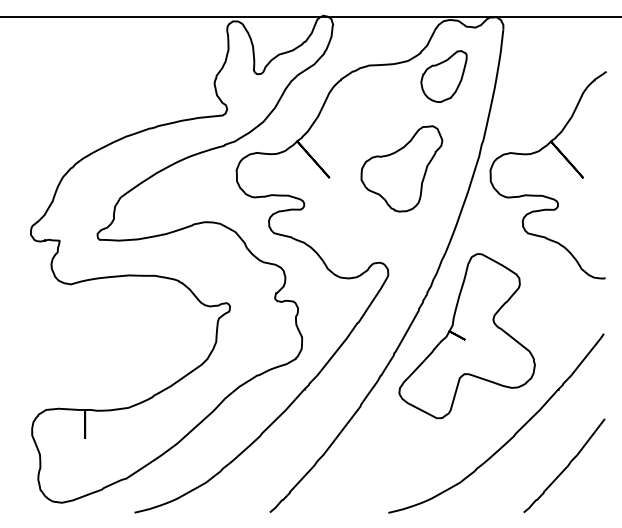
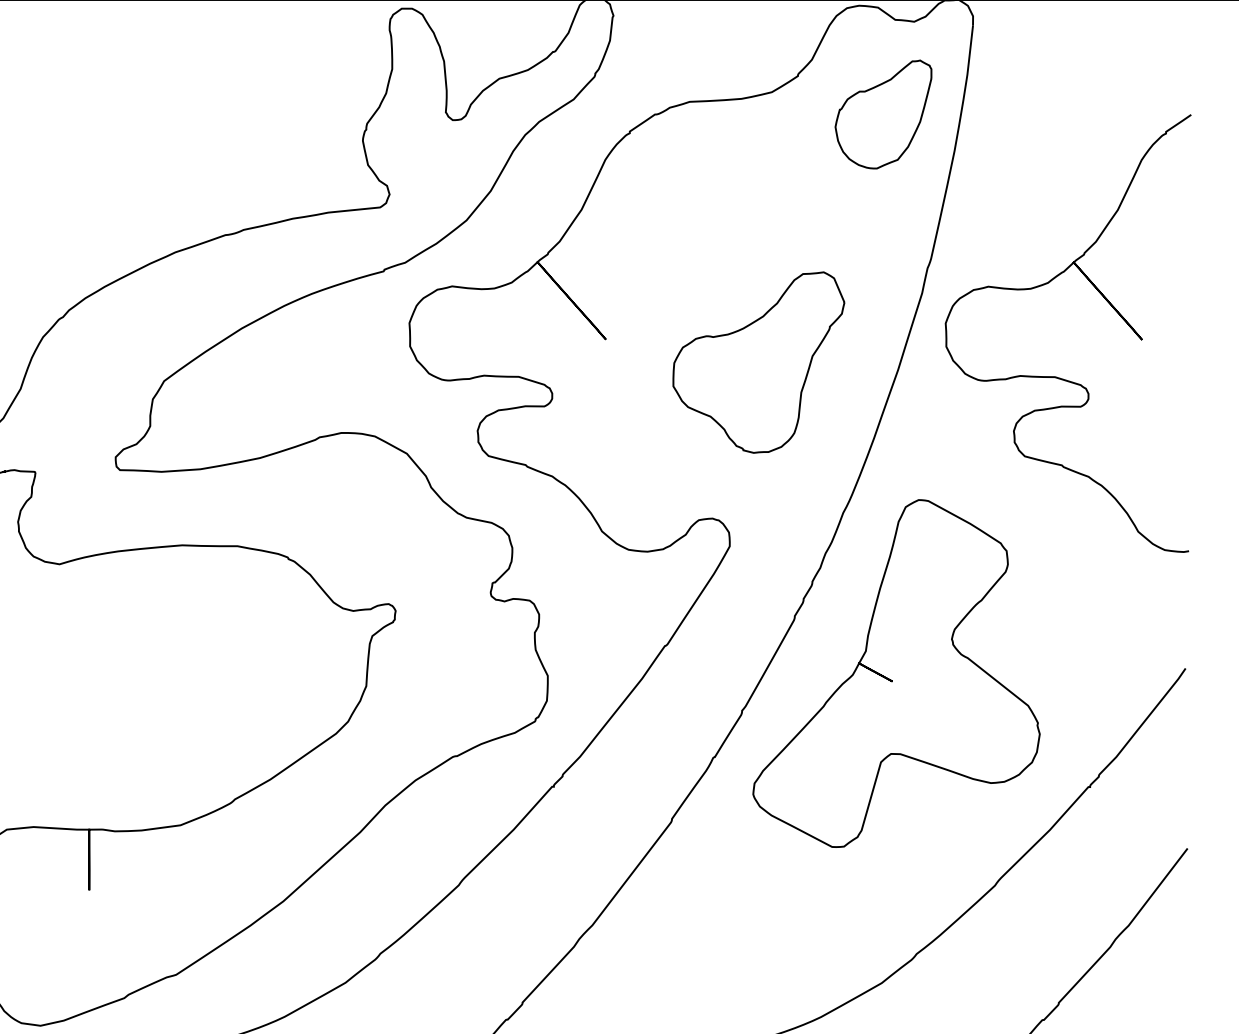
part: (443, 76) -> (882, 114), moved
part: (401, 168) -> (757, 361), moved

